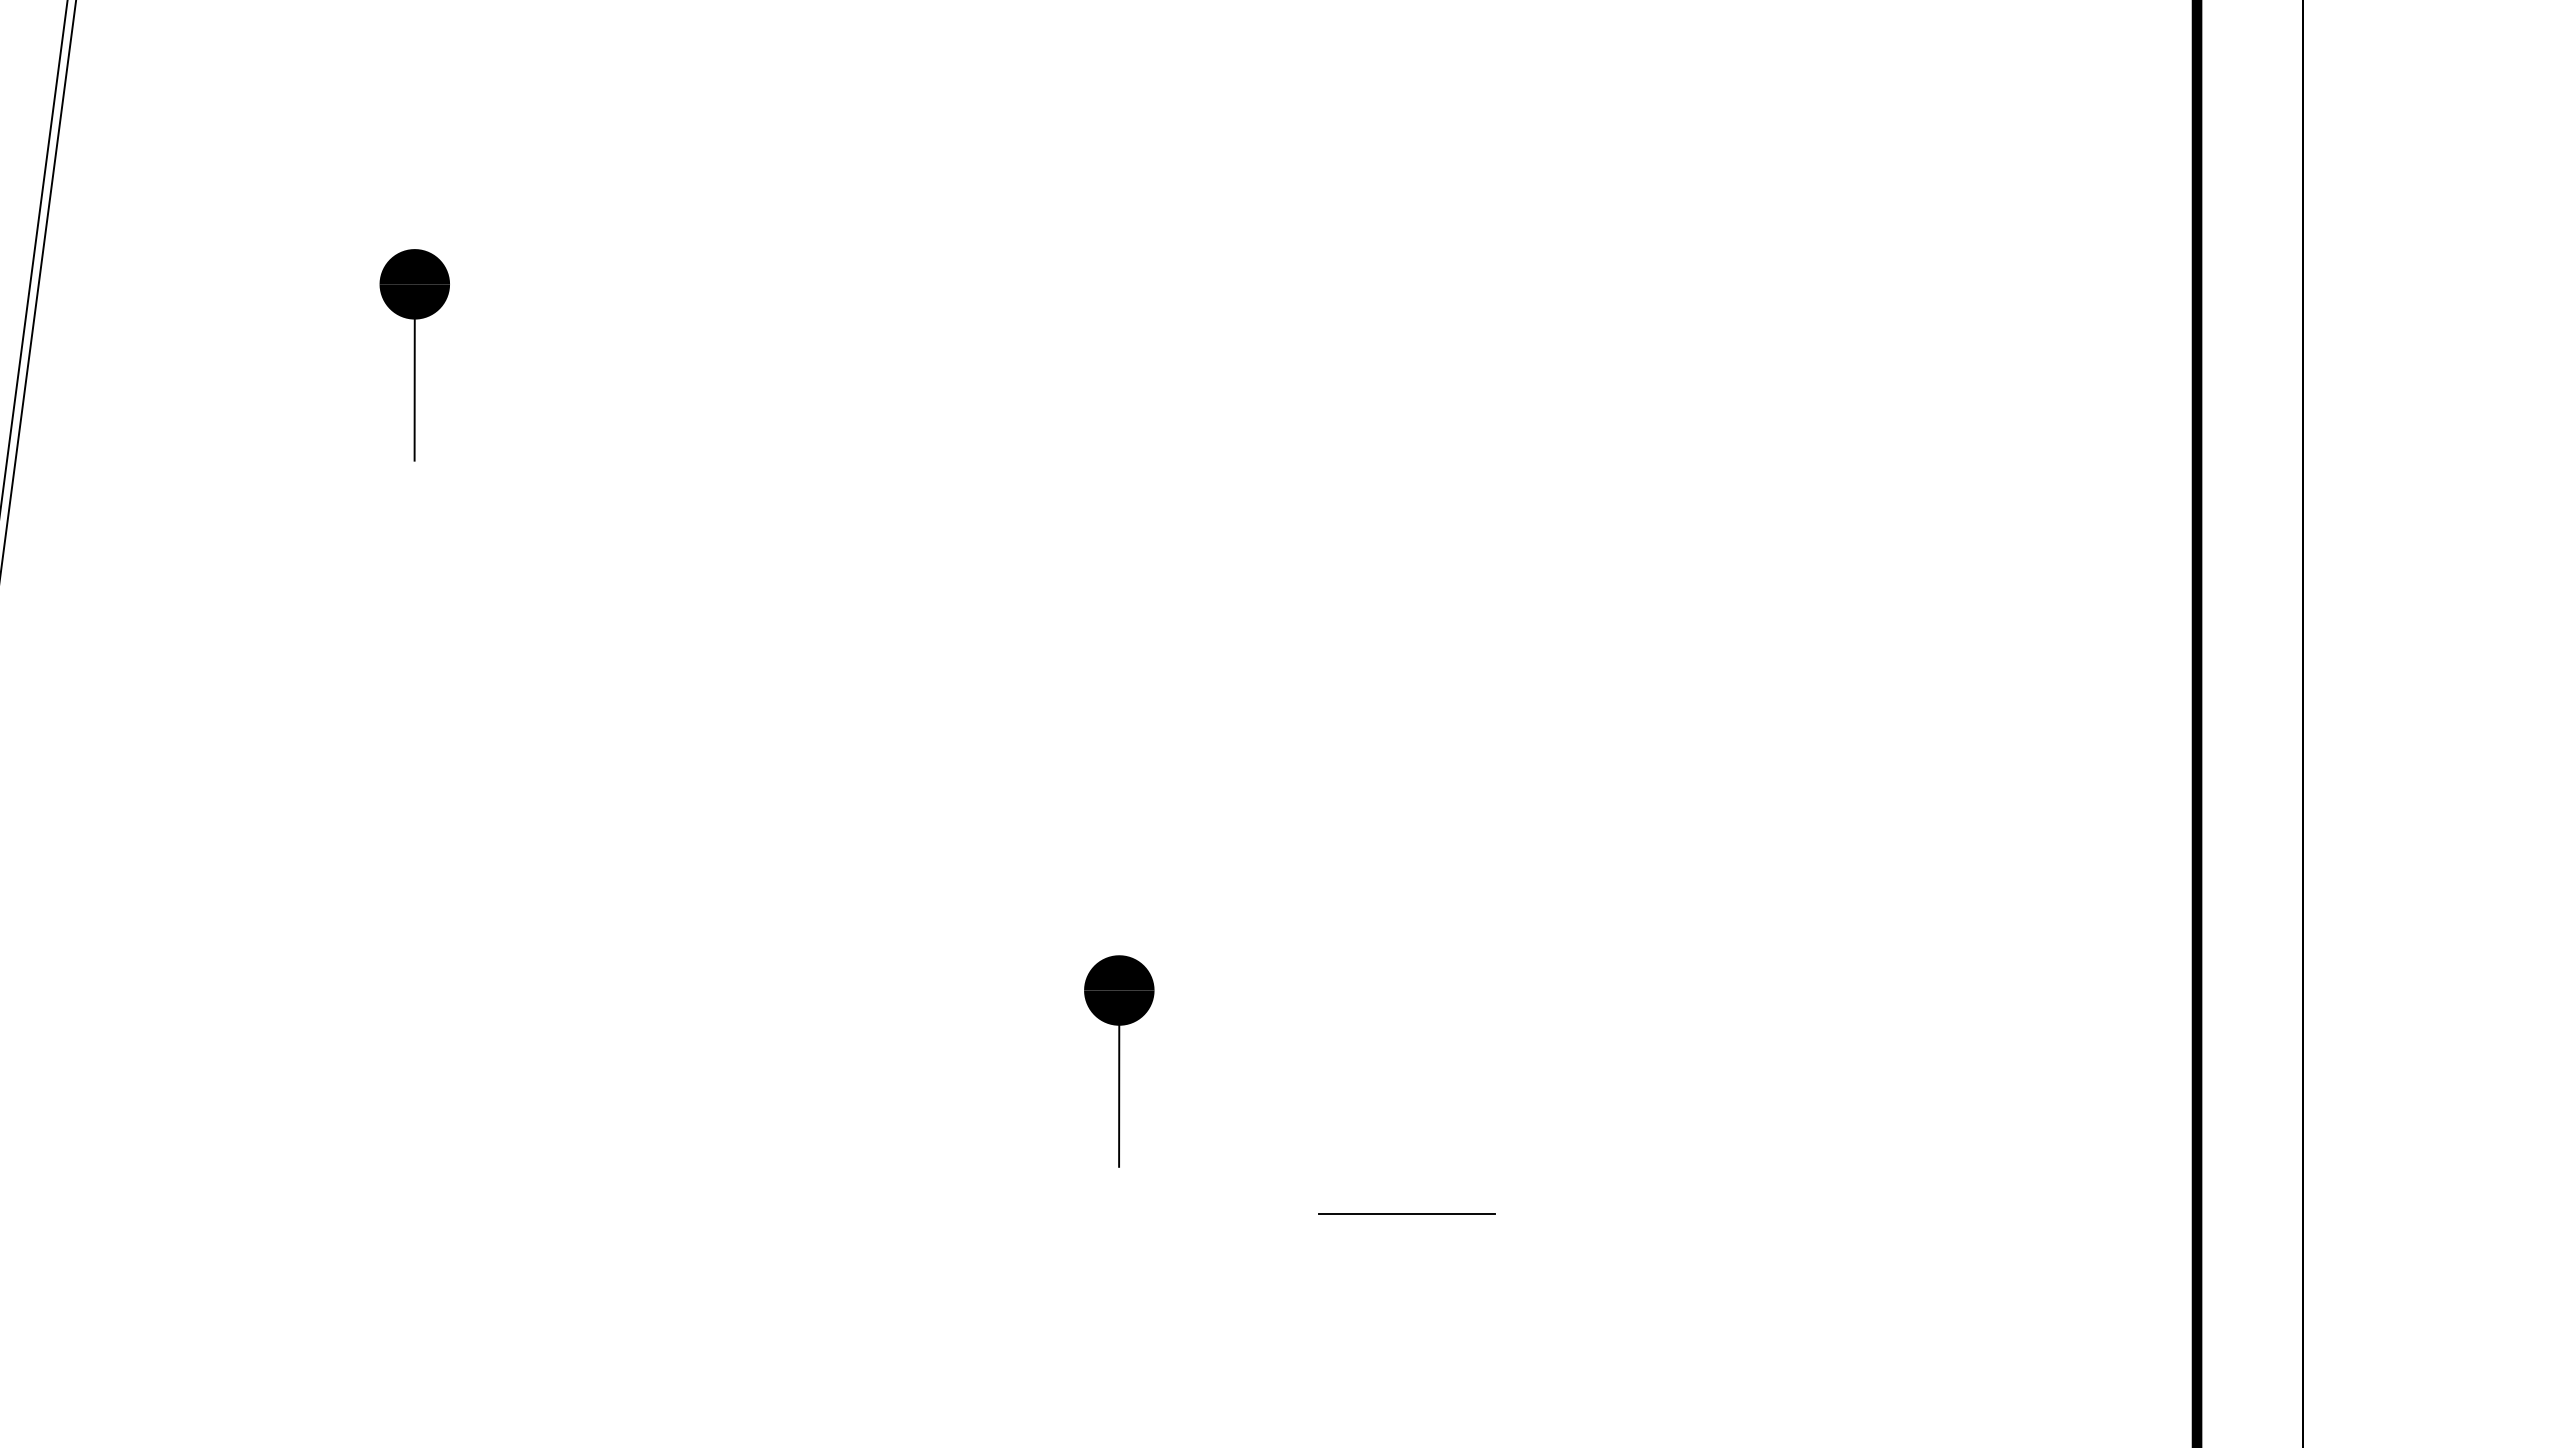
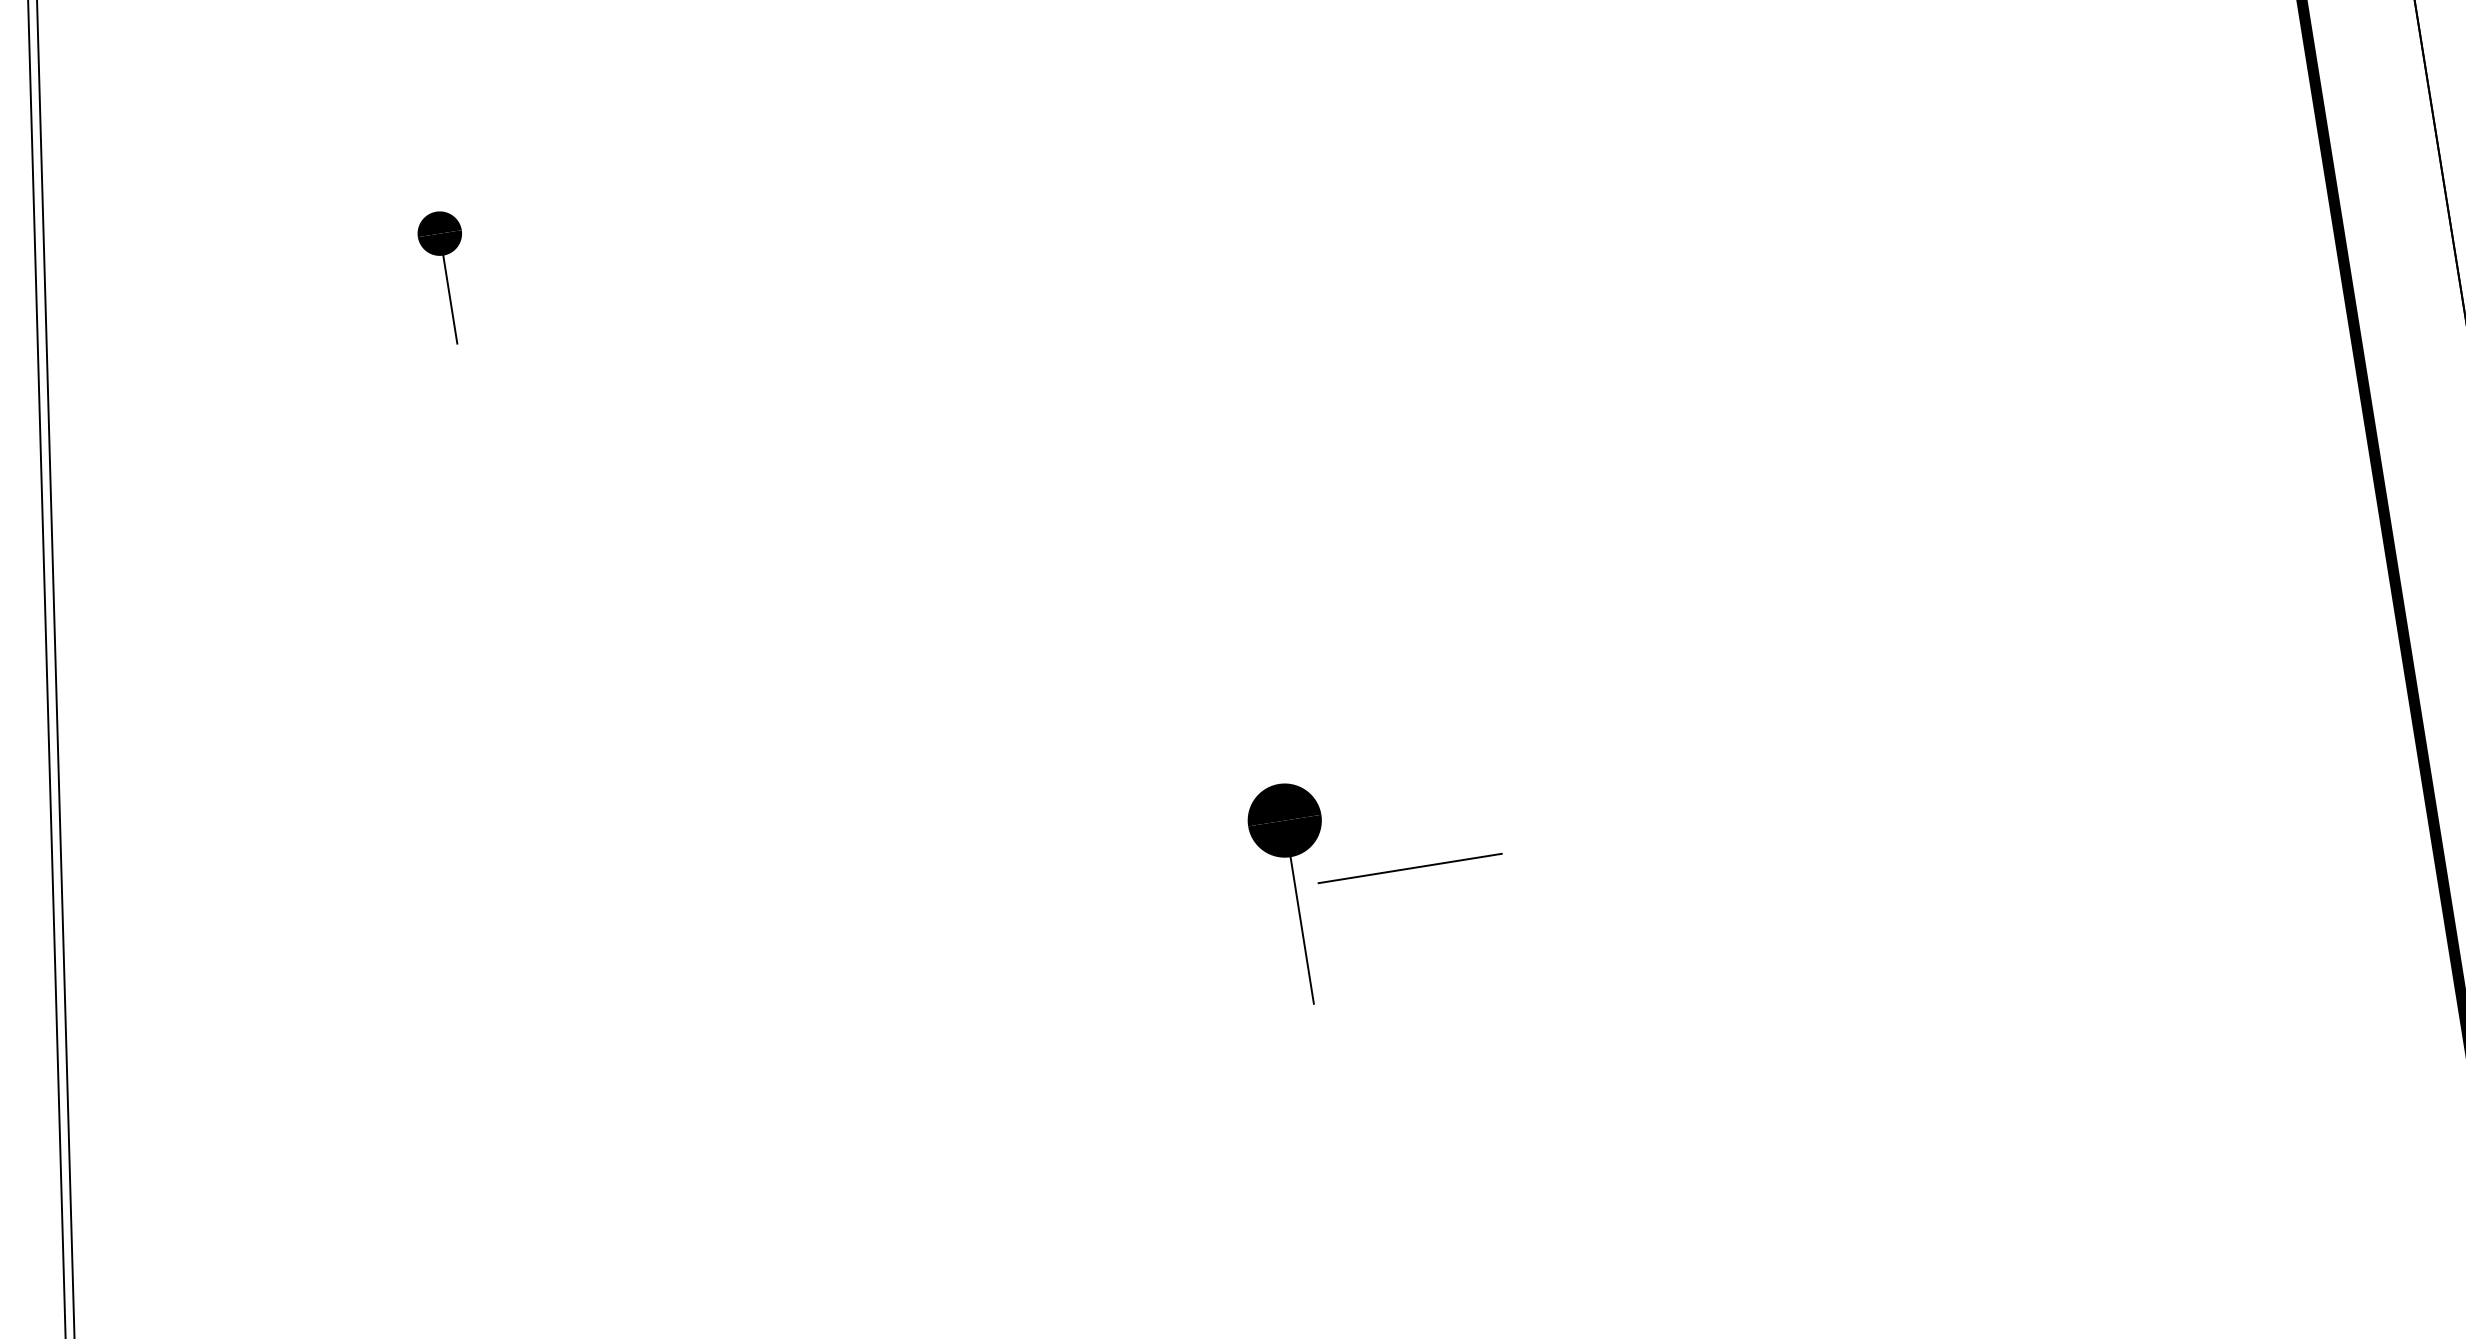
part: (414, 355) -> (446, 278), size x0.6
line: (1406, 1213) -> (1409, 867), moved

